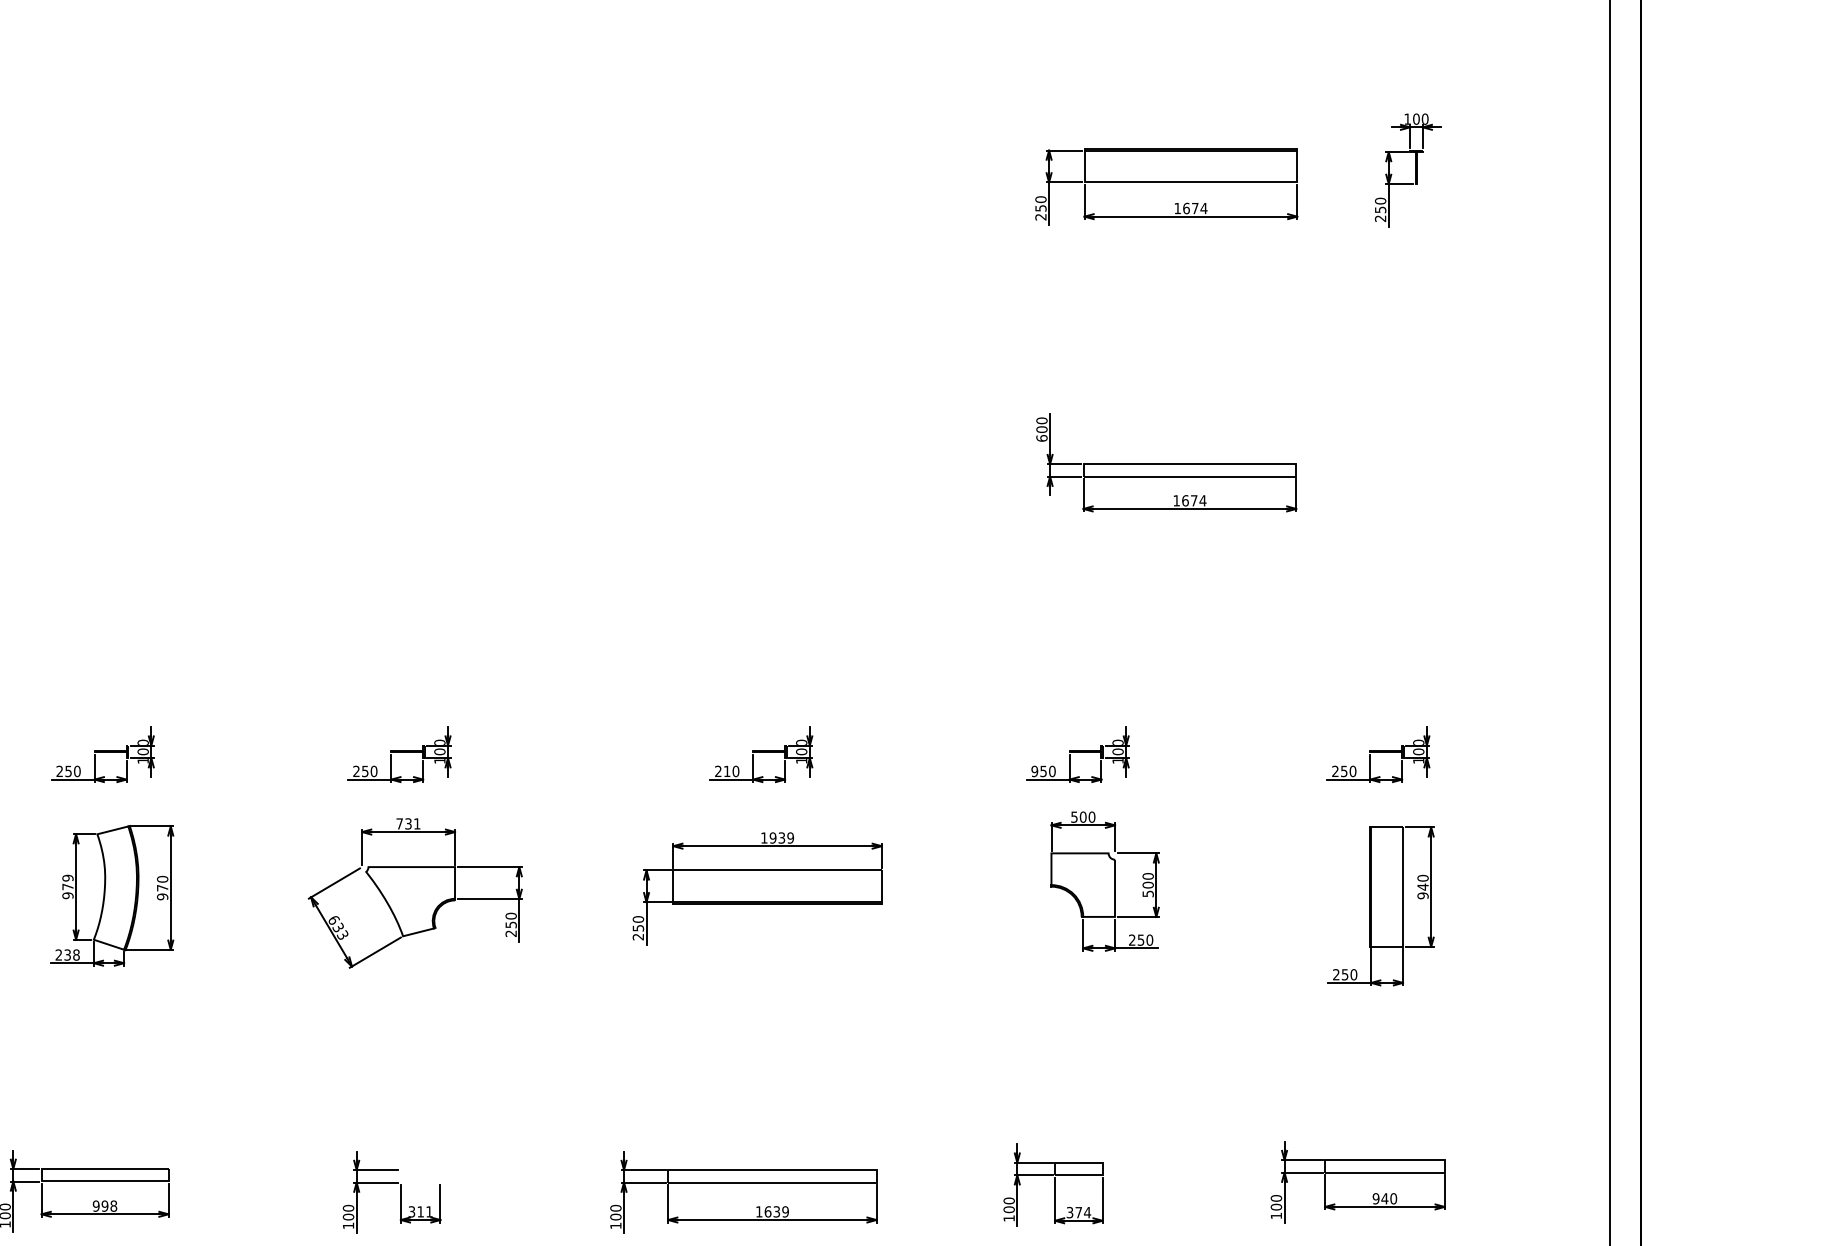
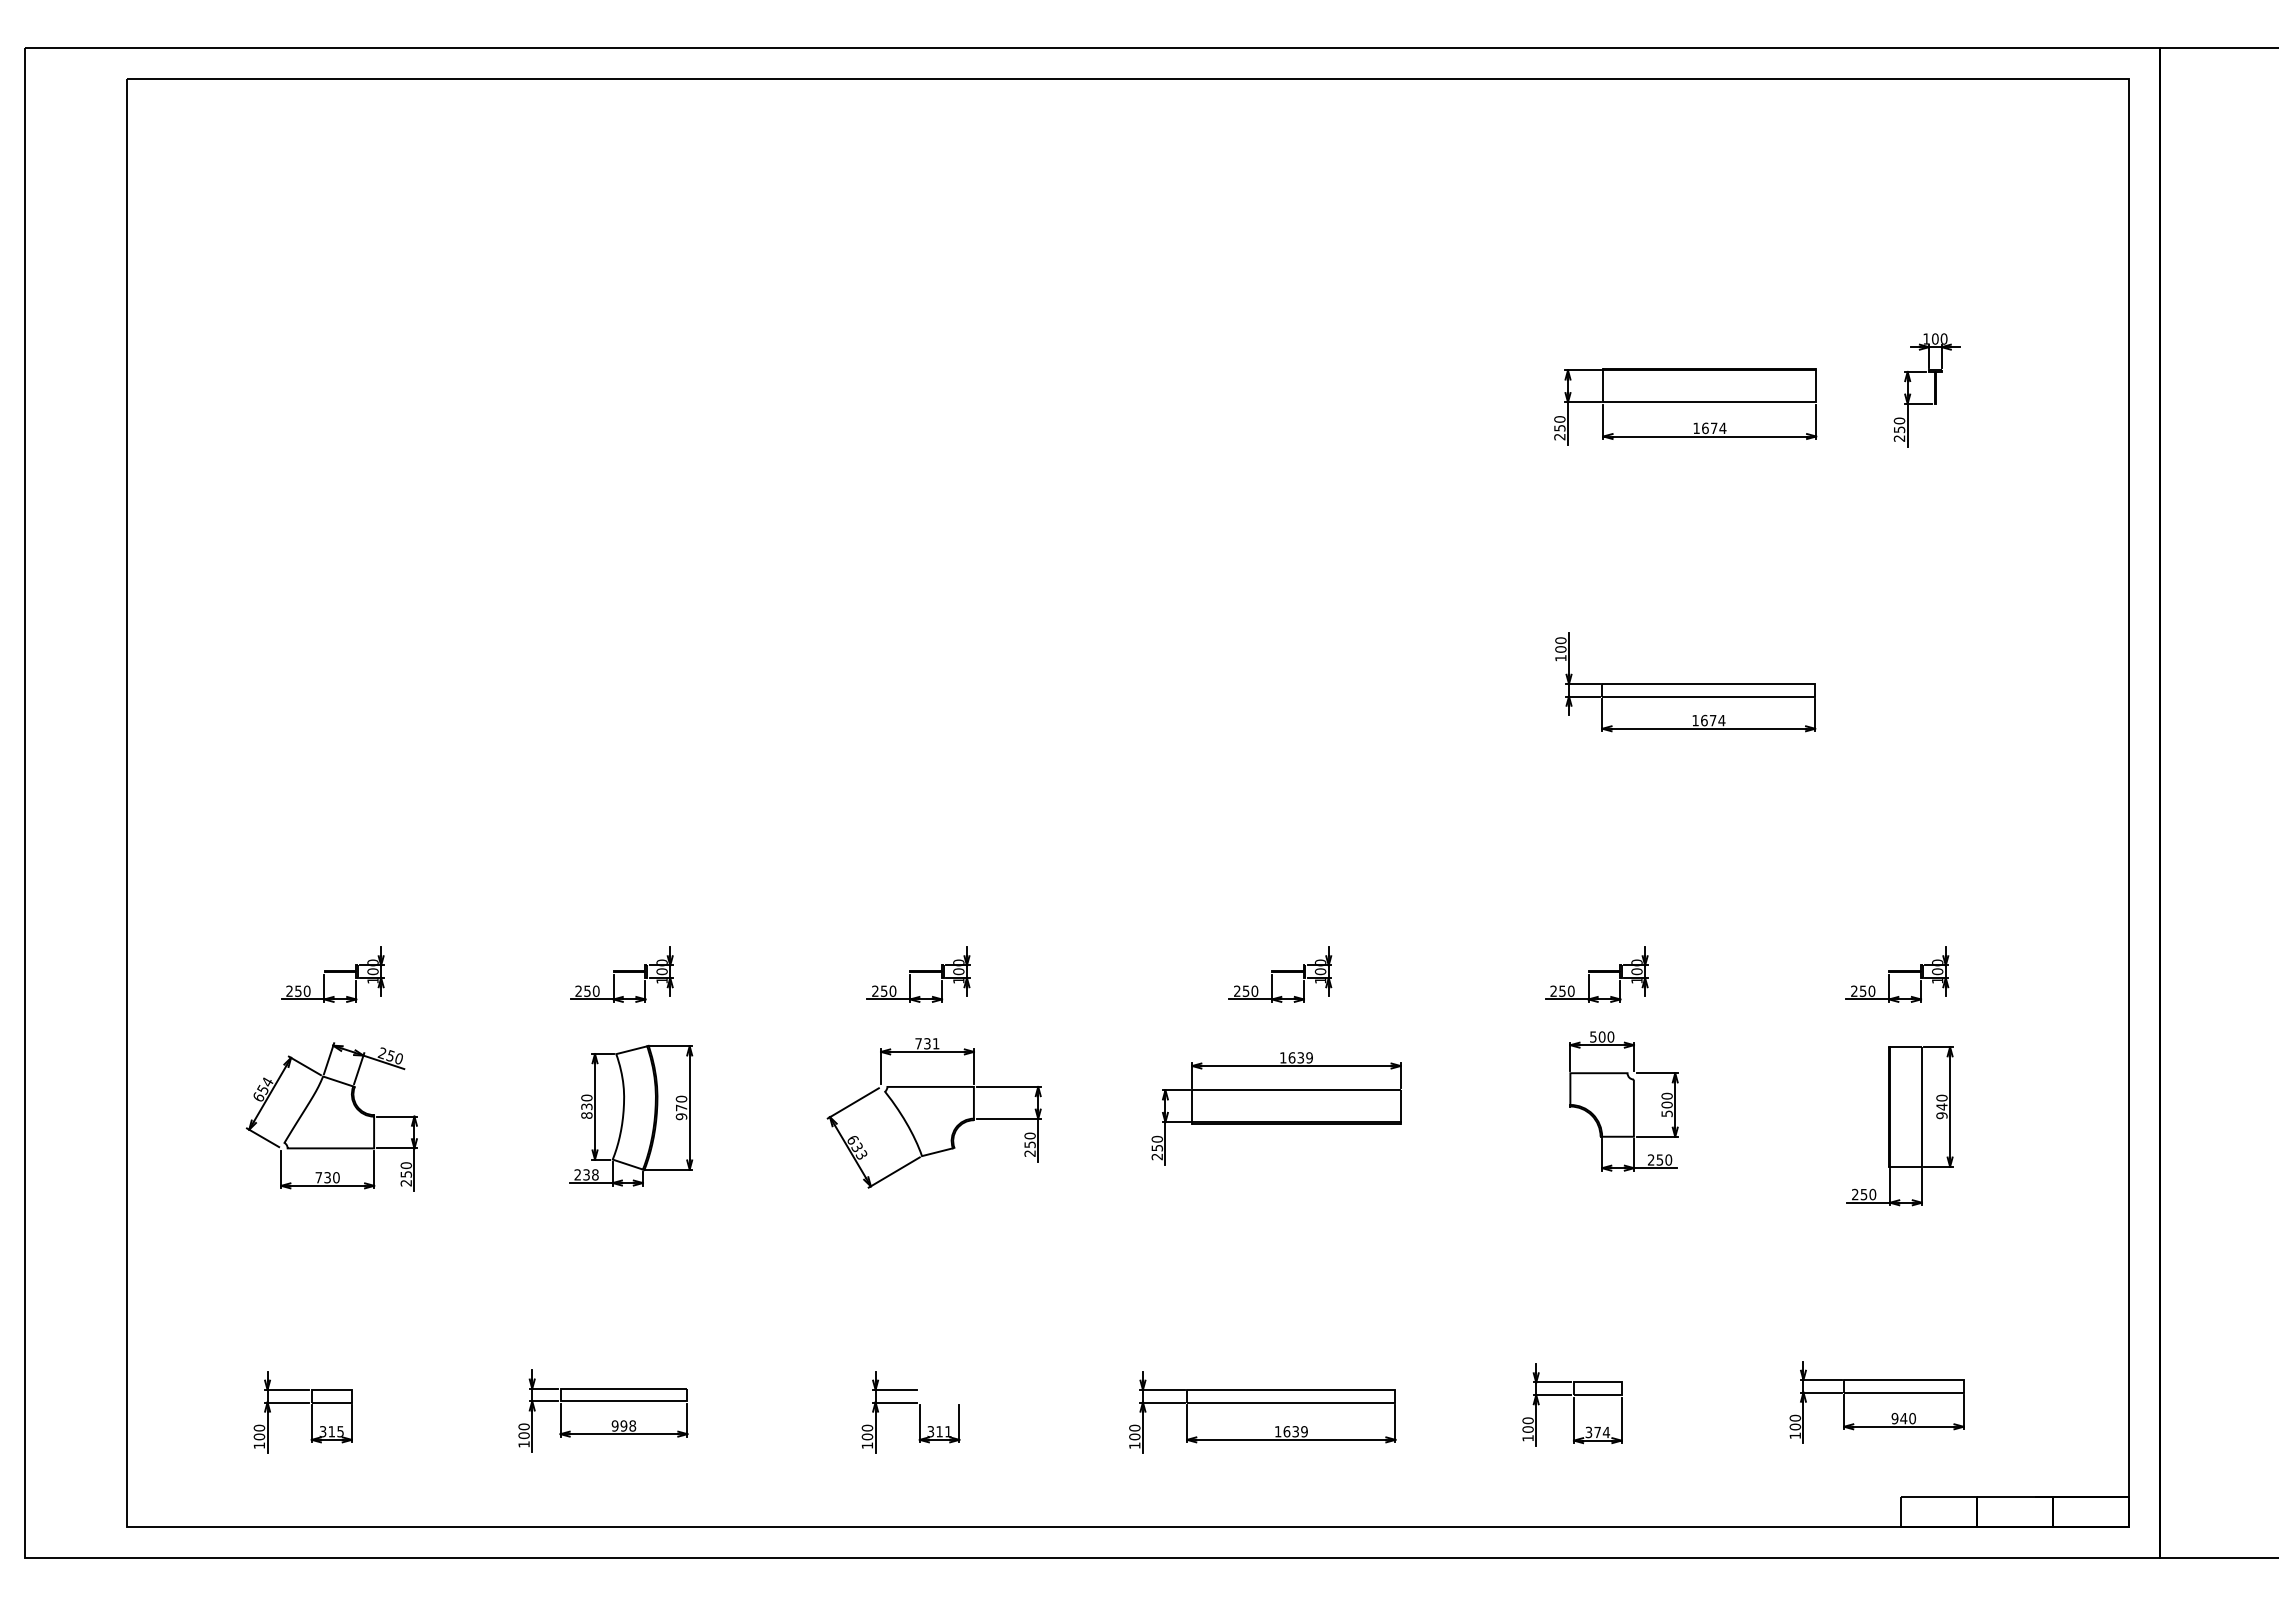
text: (1041, 437) -> (1560, 657), 600 -> 100
text: (726, 770) -> (1245, 990), 210 -> 250
text: (1034, 770) -> (1553, 990), 950 -> 250
text: (772, 837) -> (1291, 1057), 1939 -> 1639
text: (67, 886) -> (586, 1106), 979 -> 830

